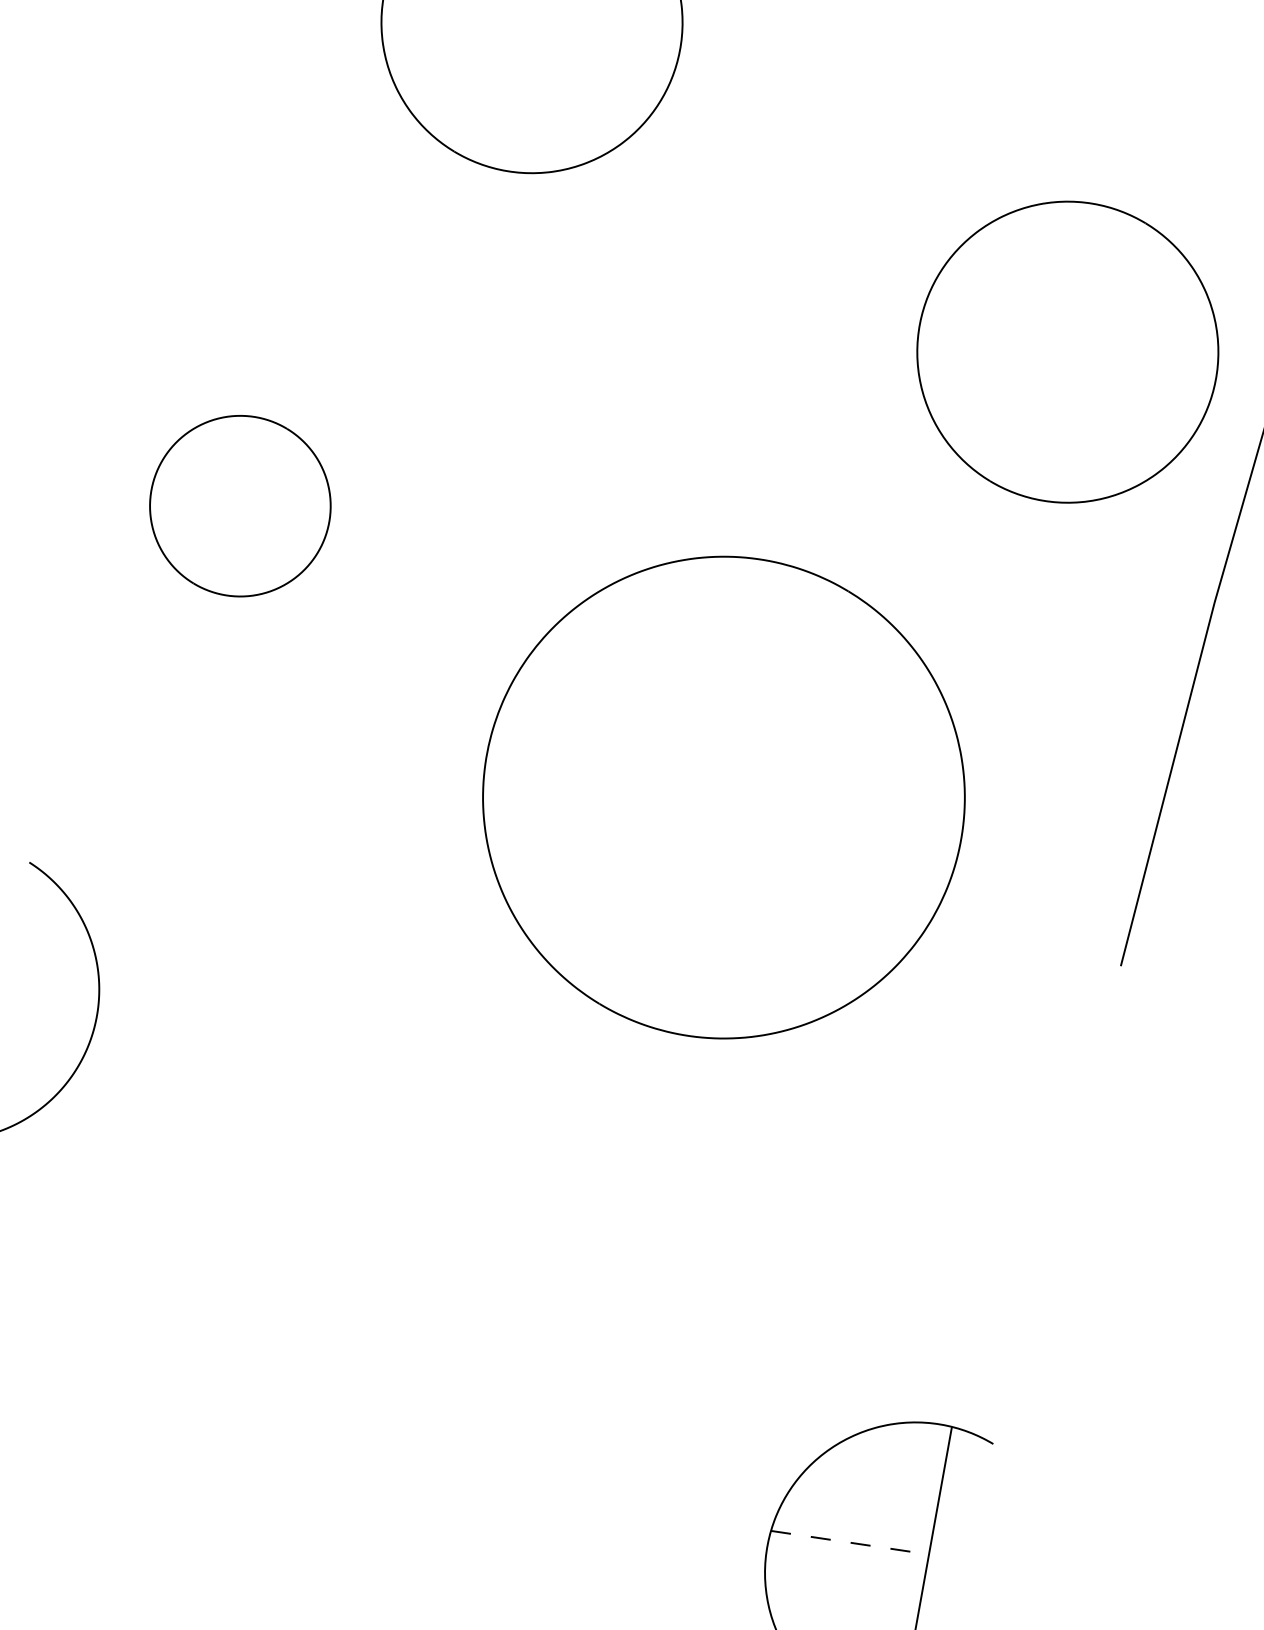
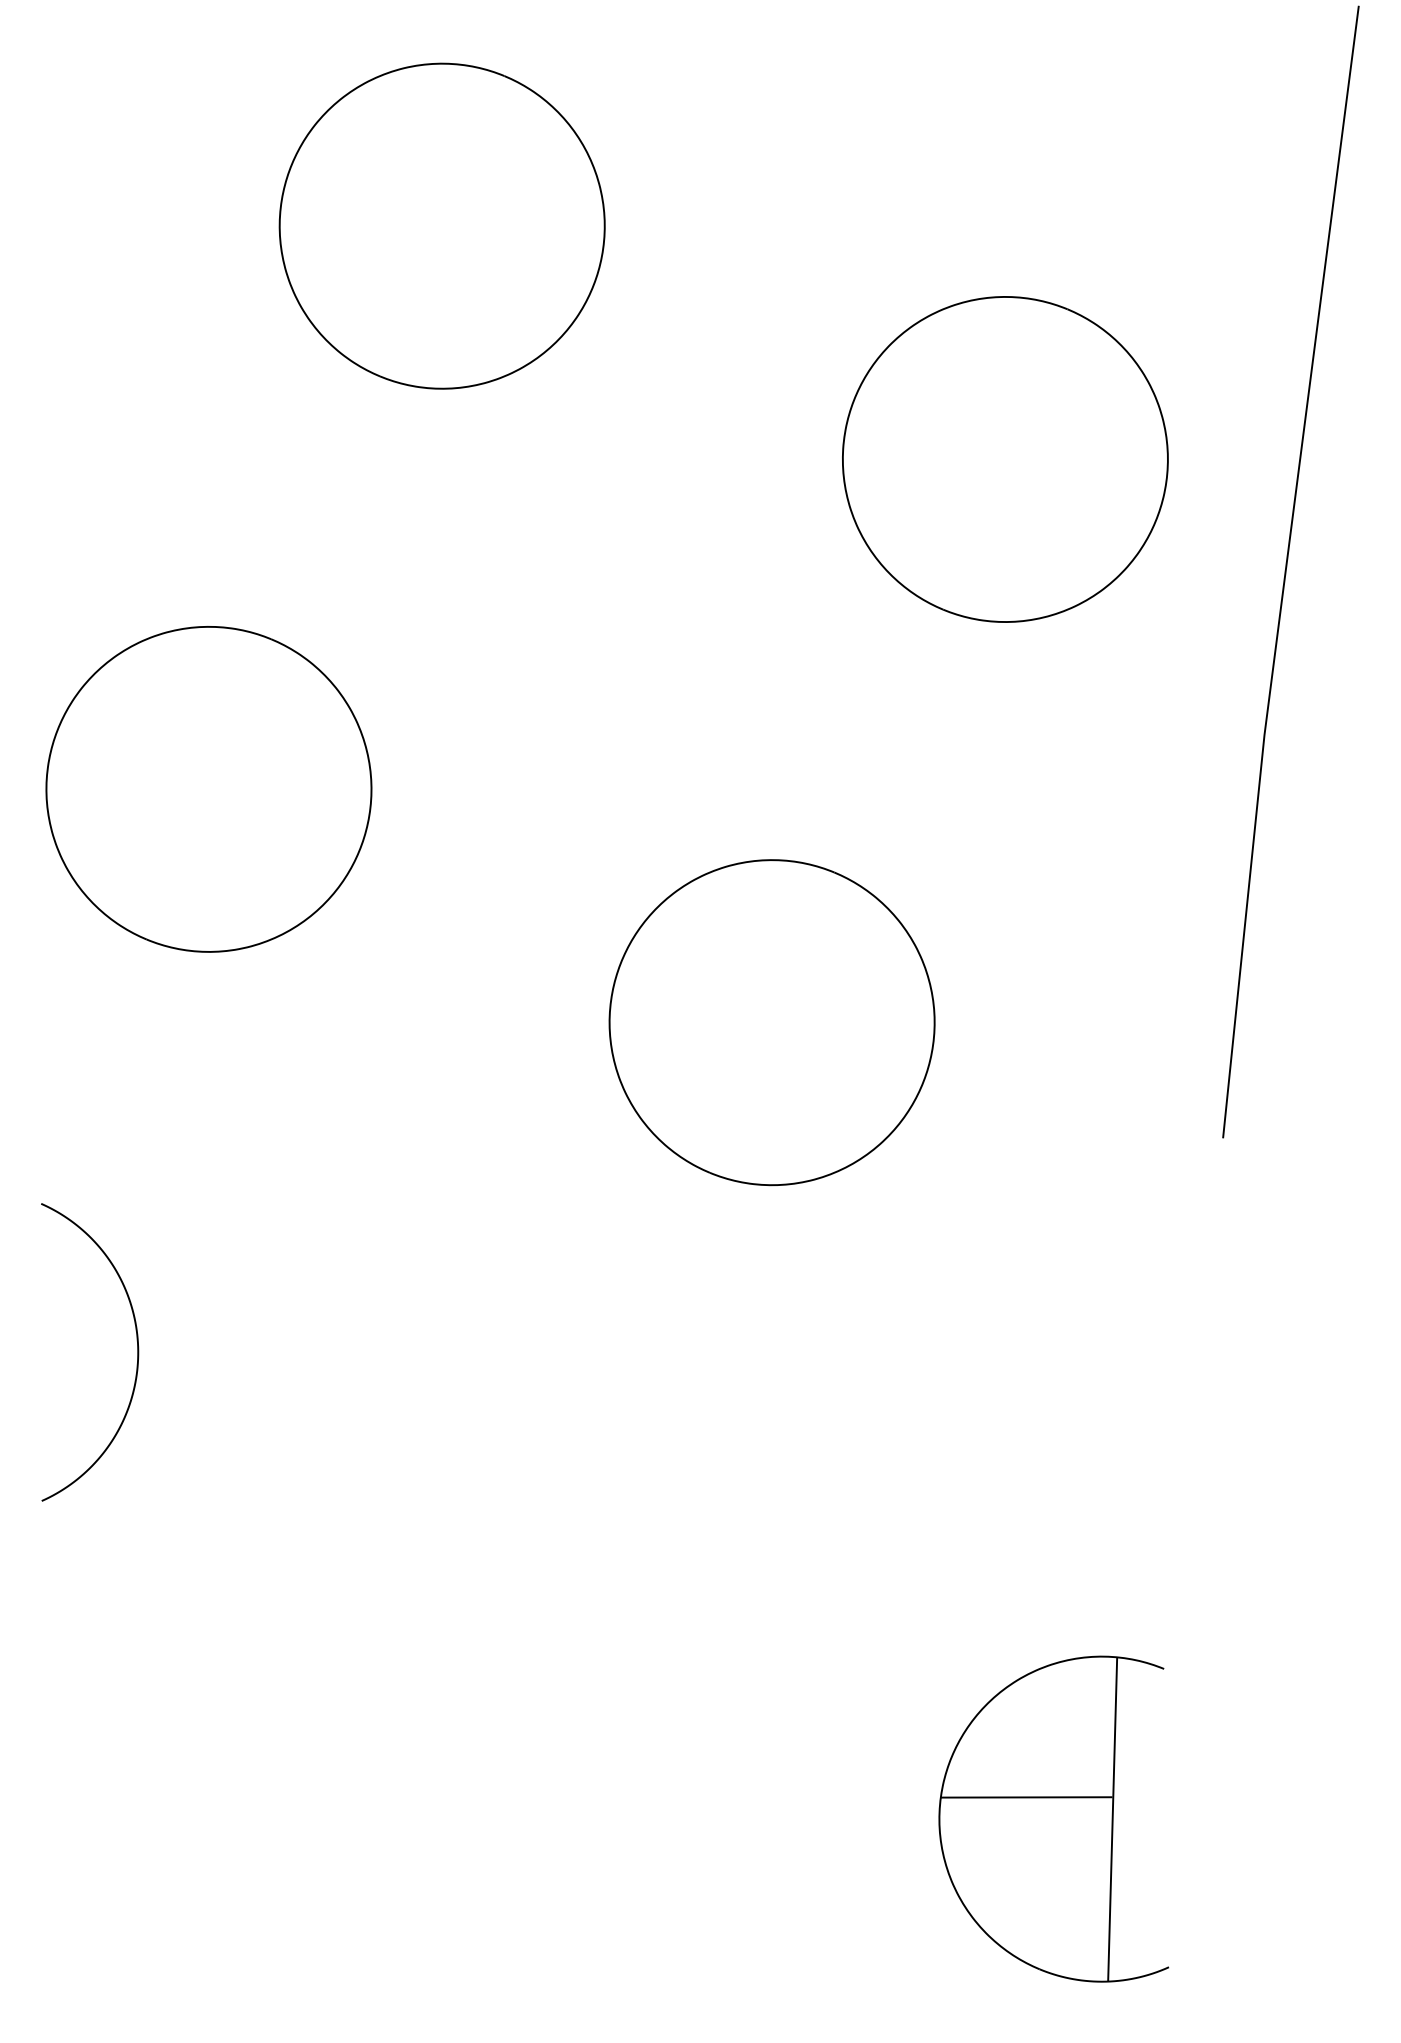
part: (1067, 352) -> (1005, 459), moved
part: (239, 506) -> (208, 789), size x1.67
part: (723, 797) -> (771, 1022), size x0.62
line: (849, 1542) -> (1026, 1797), dashed -> solid

